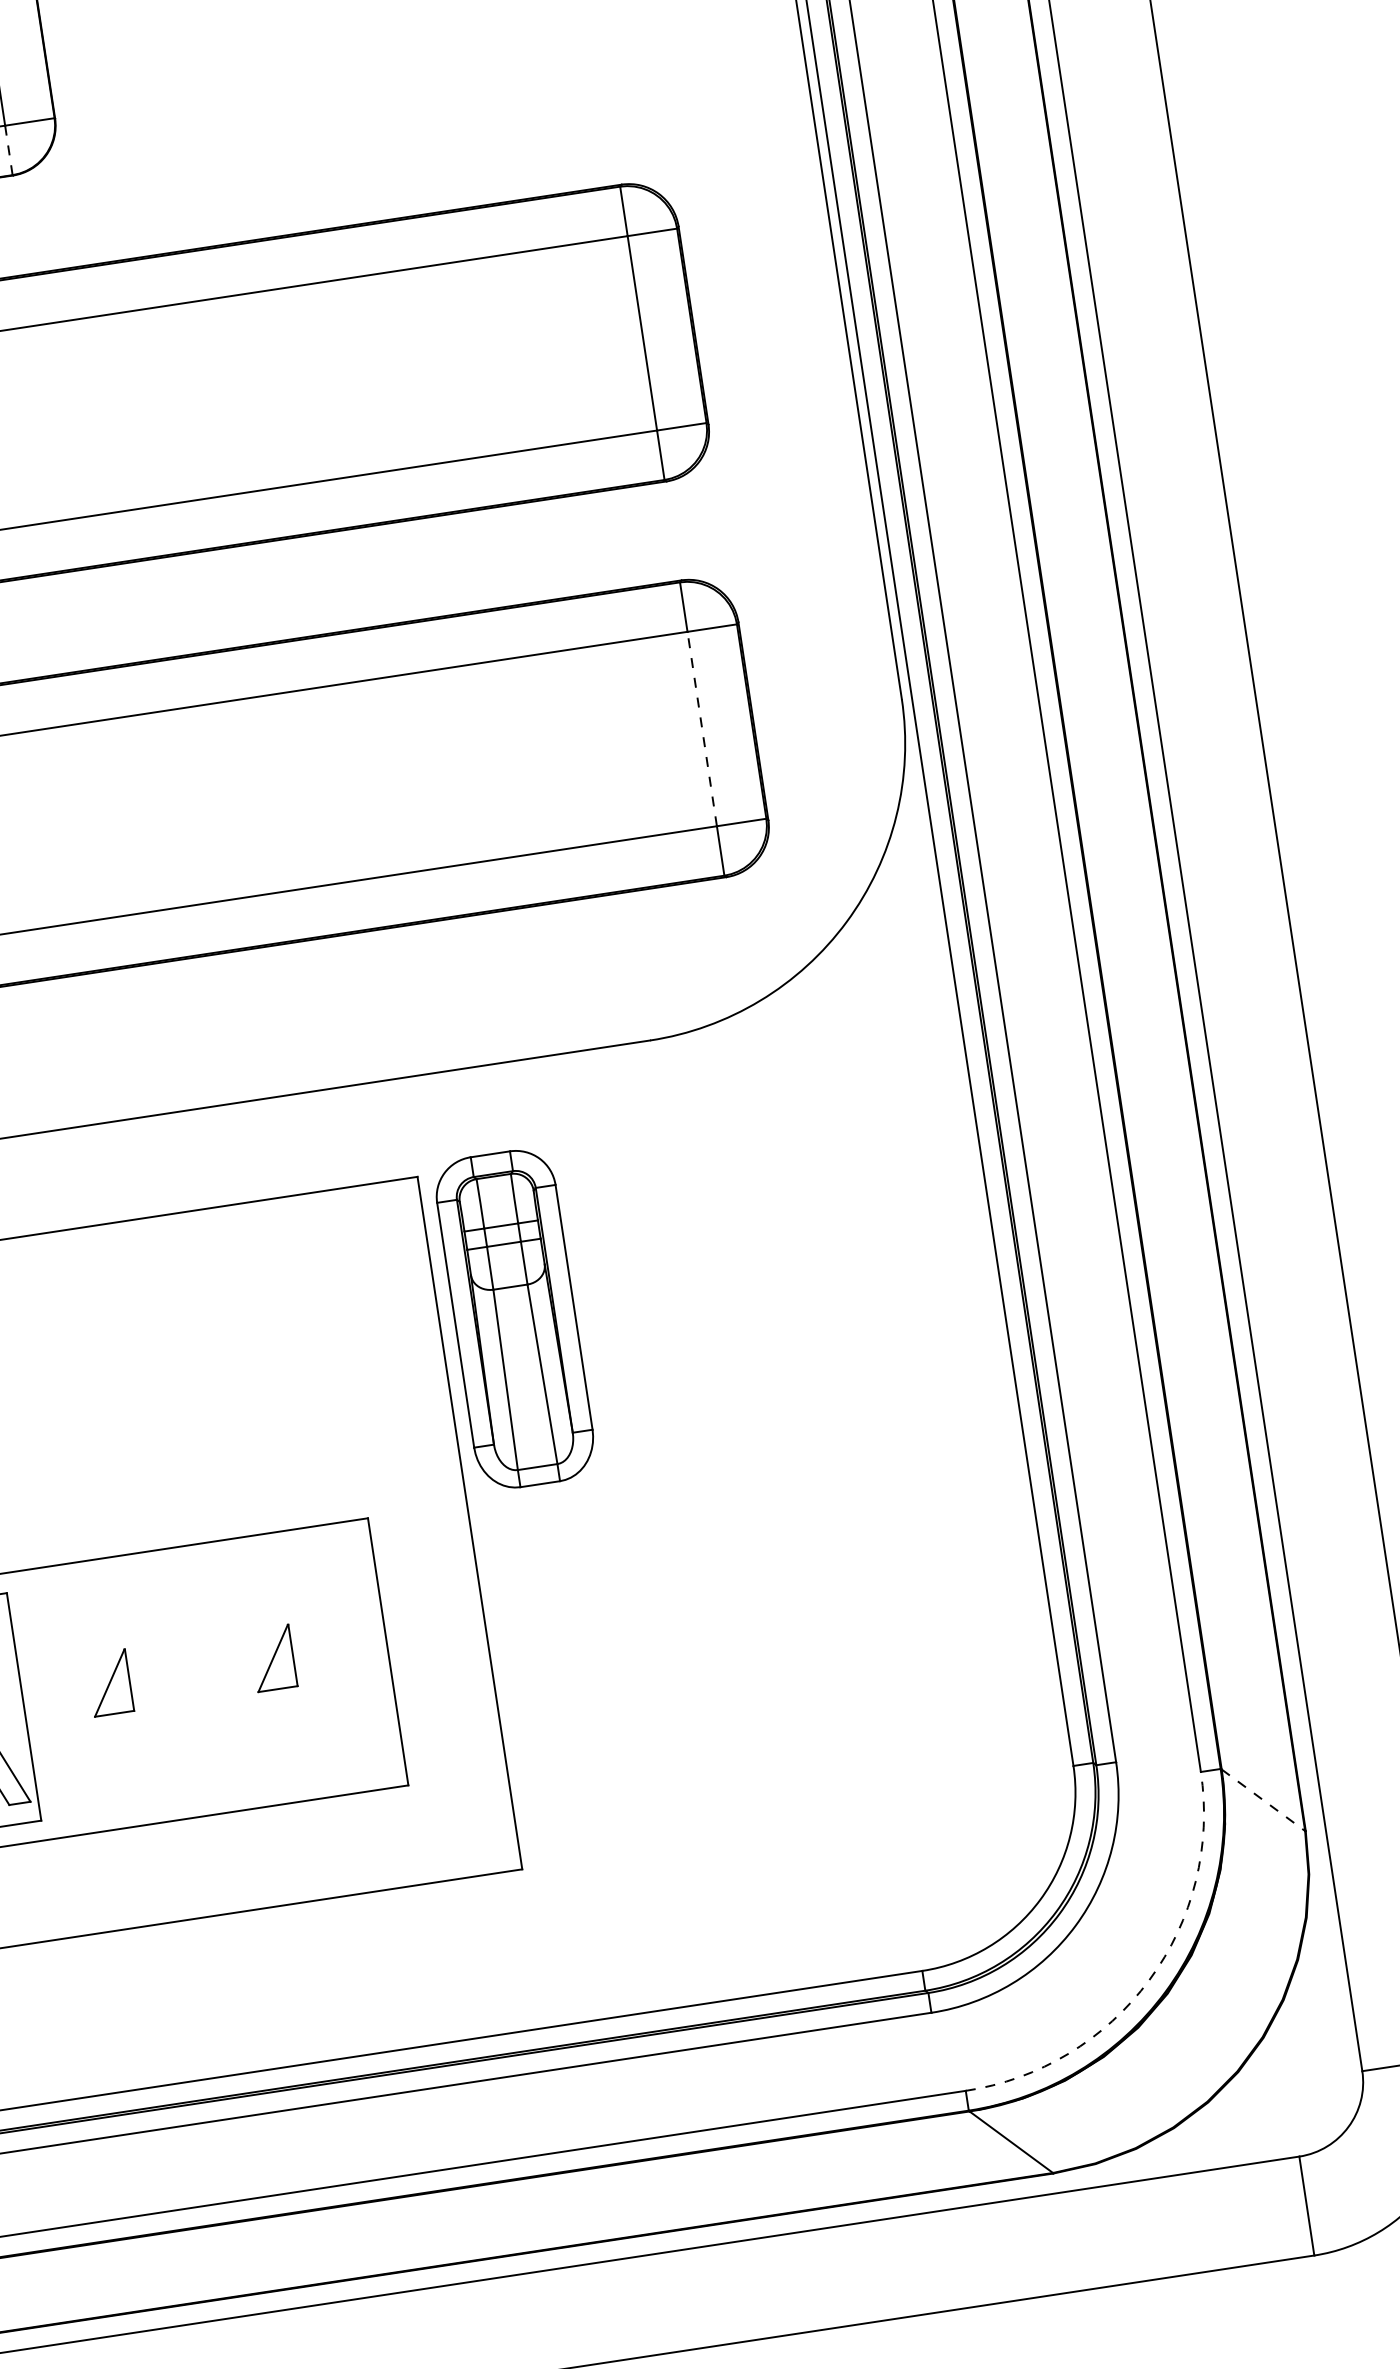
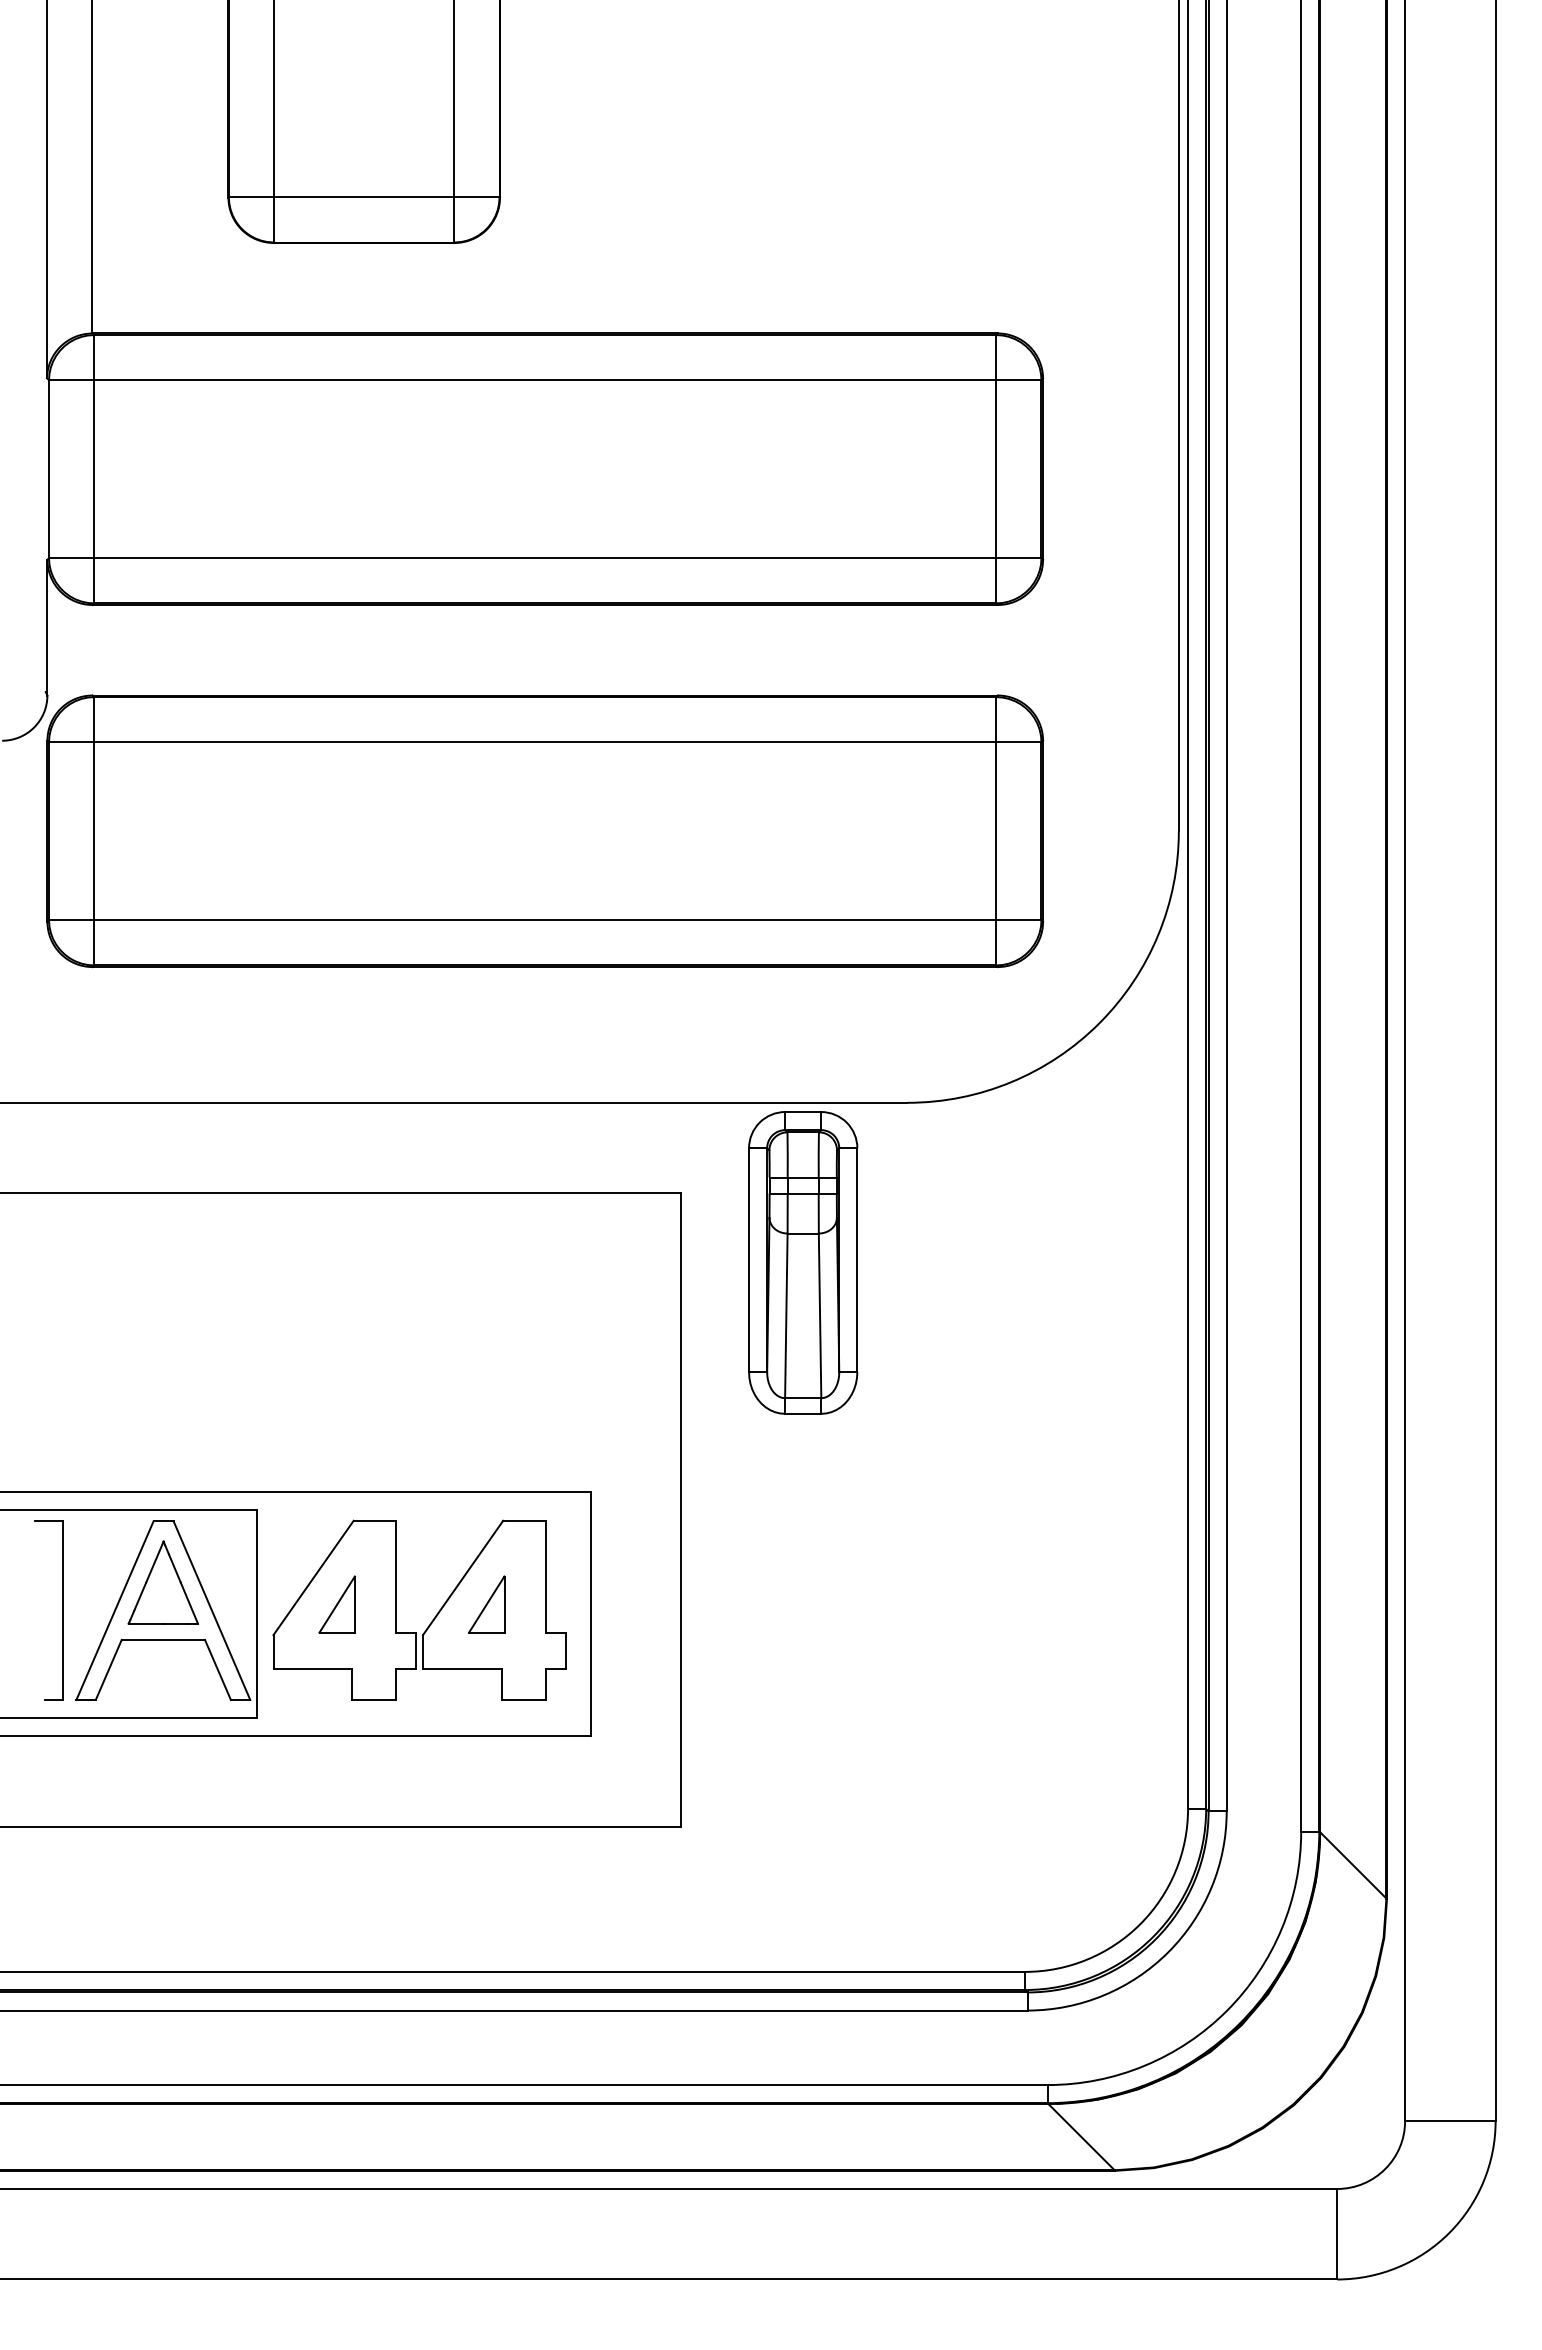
line: (9, 149) -> (454, 219), dashed -> solid
line: (702, 729) -> (996, 831), dashed -> solid
part: (515, 1318) -> (803, 1262), moved
part: (216, 1683) -> (432, 1619), added
line: (1263, 1800) -> (1353, 1865), dashed -> solid
arc: (1148, 1979) -> (1226, 2010), dashed -> solid

